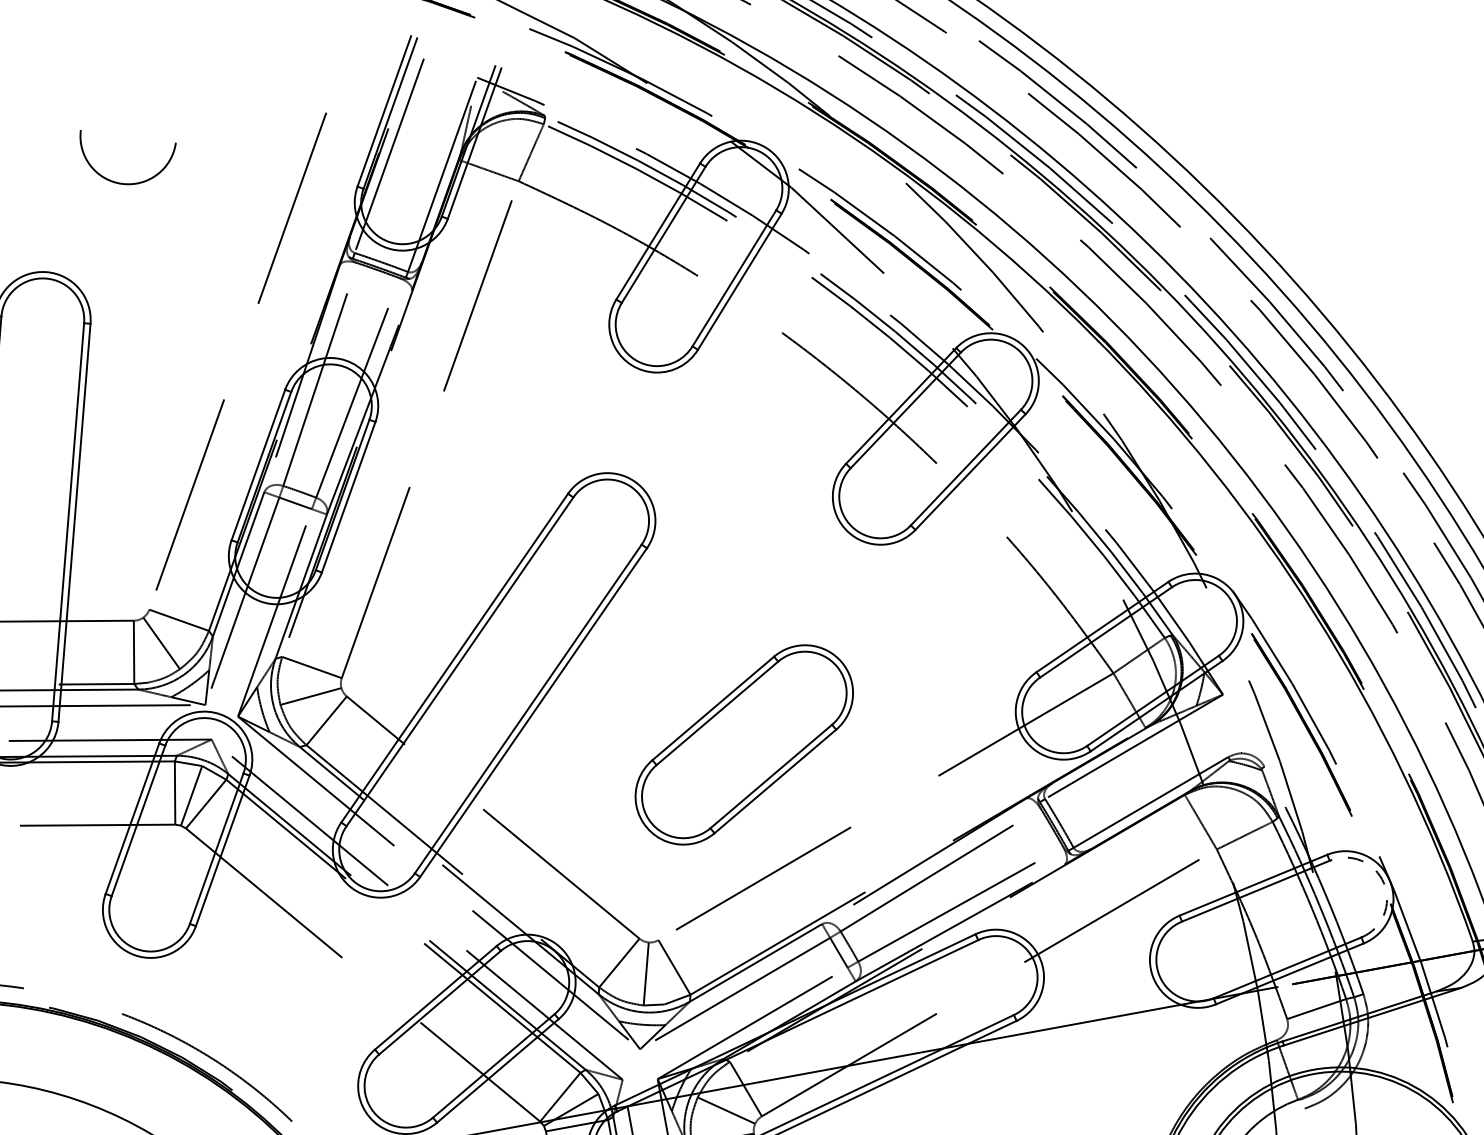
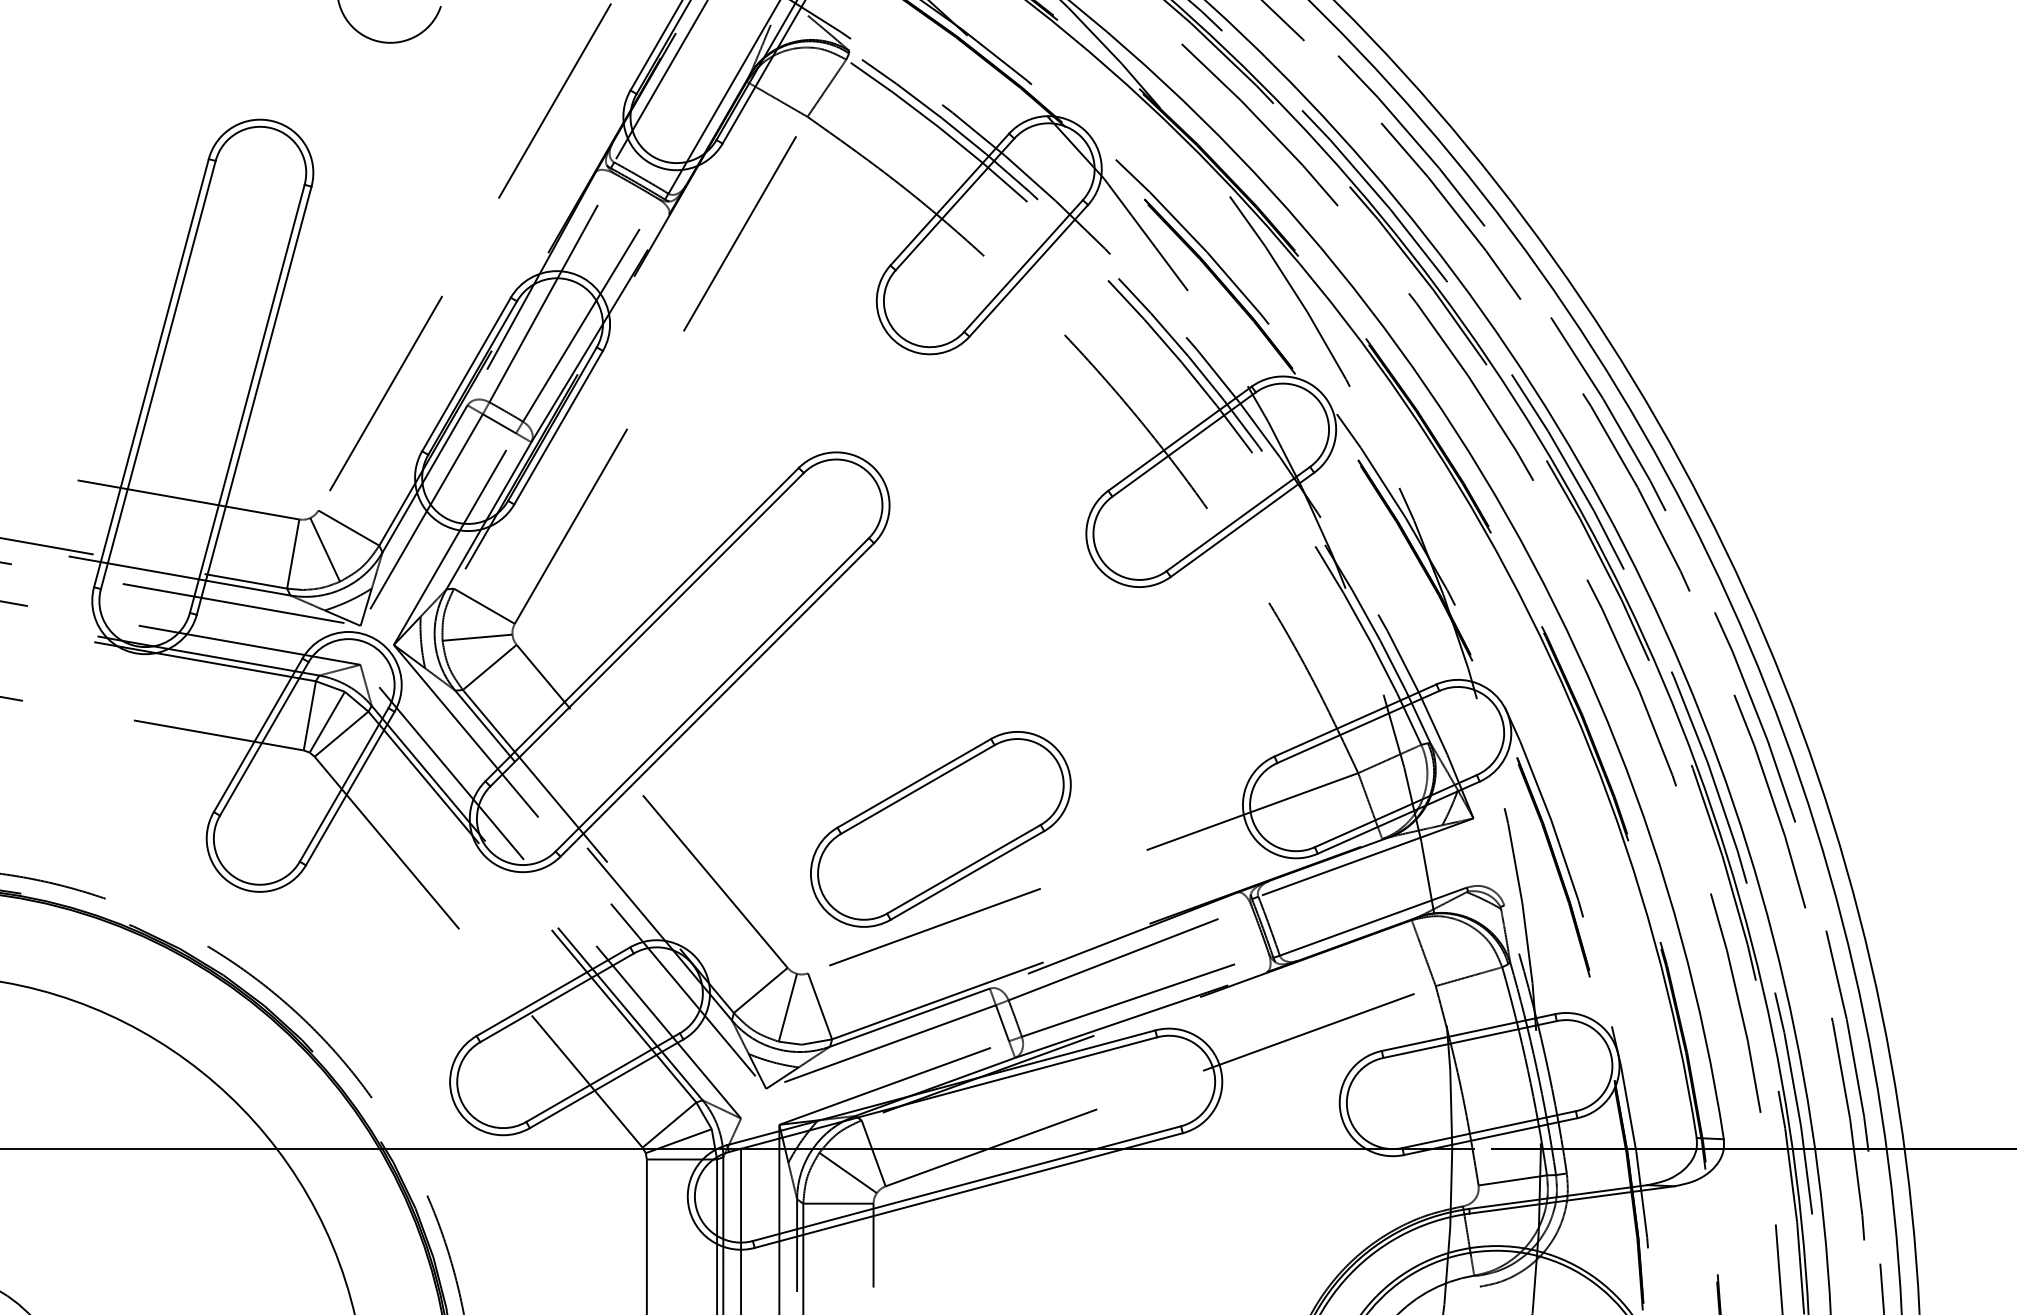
part: (743, 745) -> (940, 829), moved
arc: (1384, 883) -> (1611, 1056), dashed -> solid

